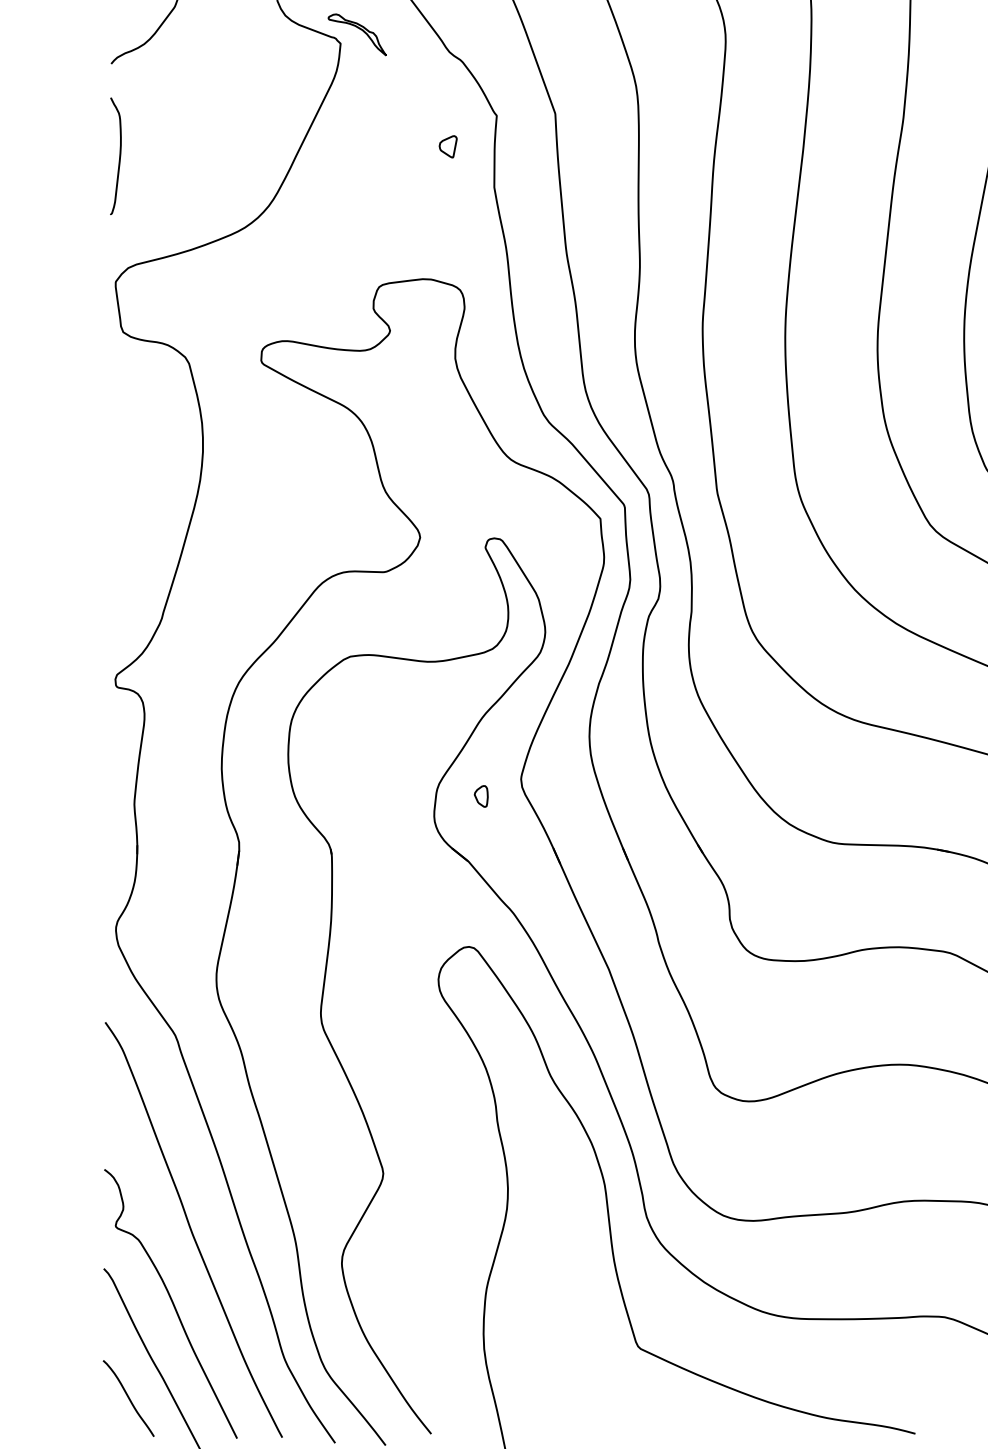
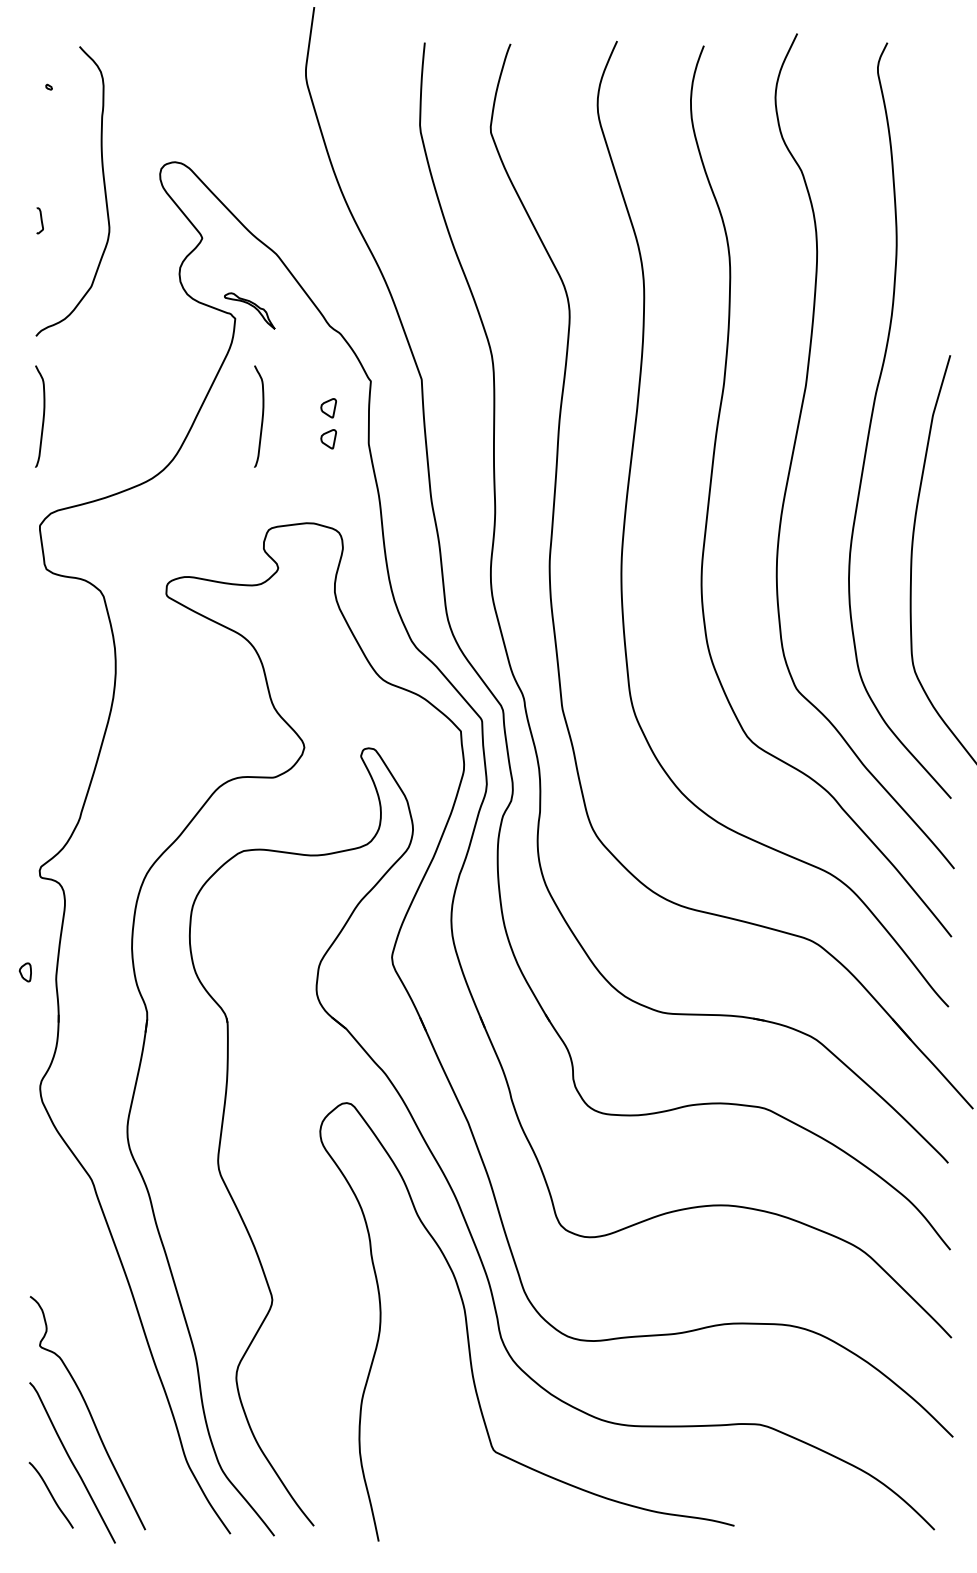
curve: (370, 157) -> (261, 417), added
part: (447, 182) -> (328, 439), added
part: (481, 796) -> (25, 972), moved
curve: (192, 1229) -> (106, 1348), removed

